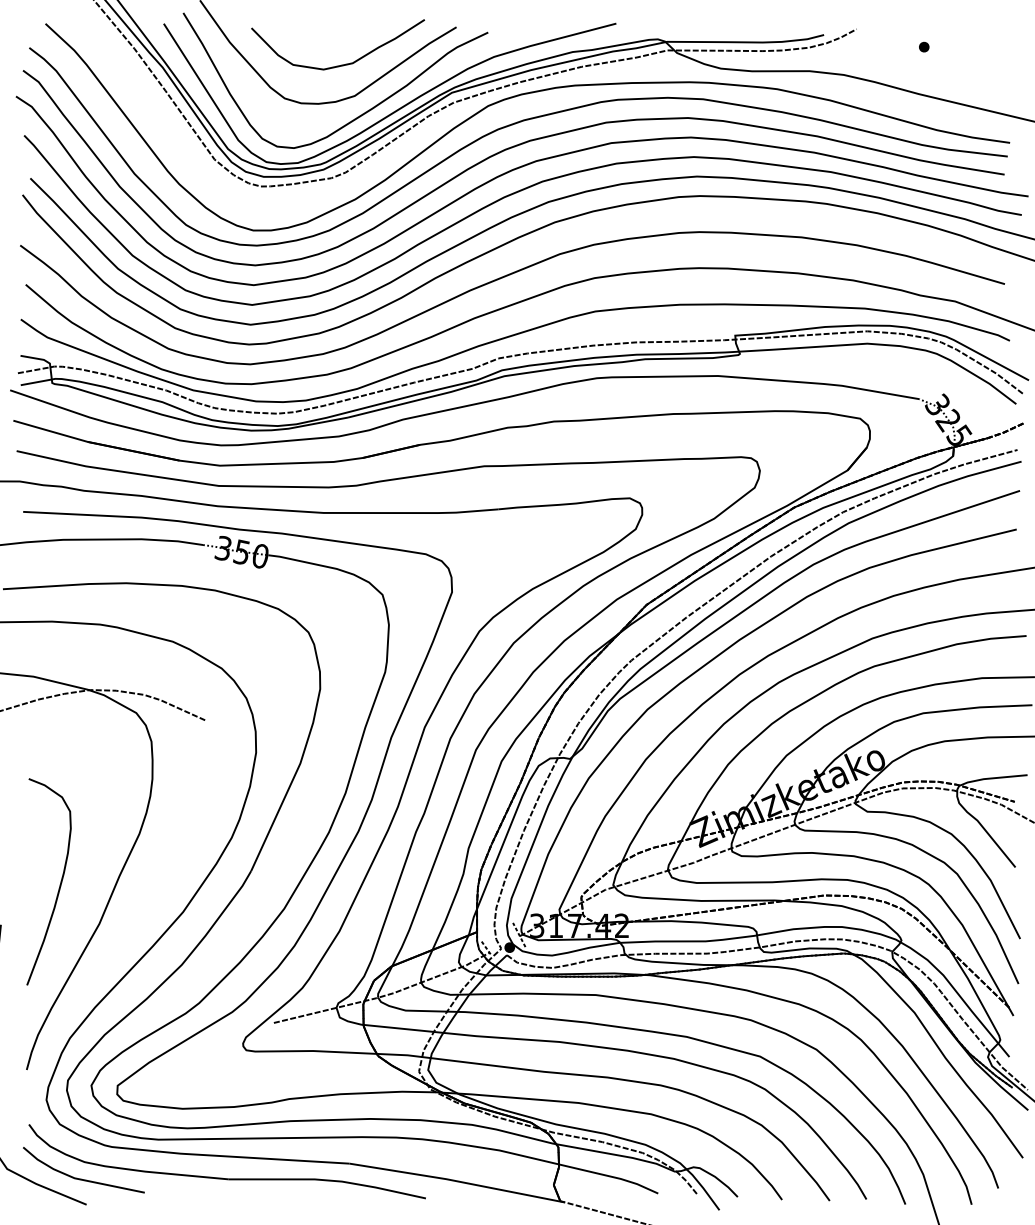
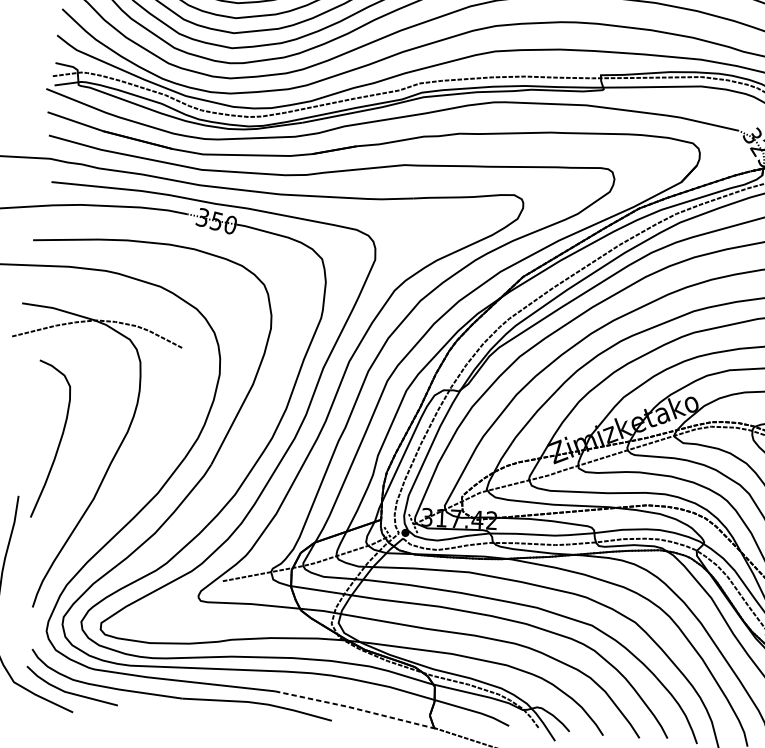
curve: (59, 884) -> (59, 441), moved
line: (457, 1181) -> (356, 709), solid -> dashed

